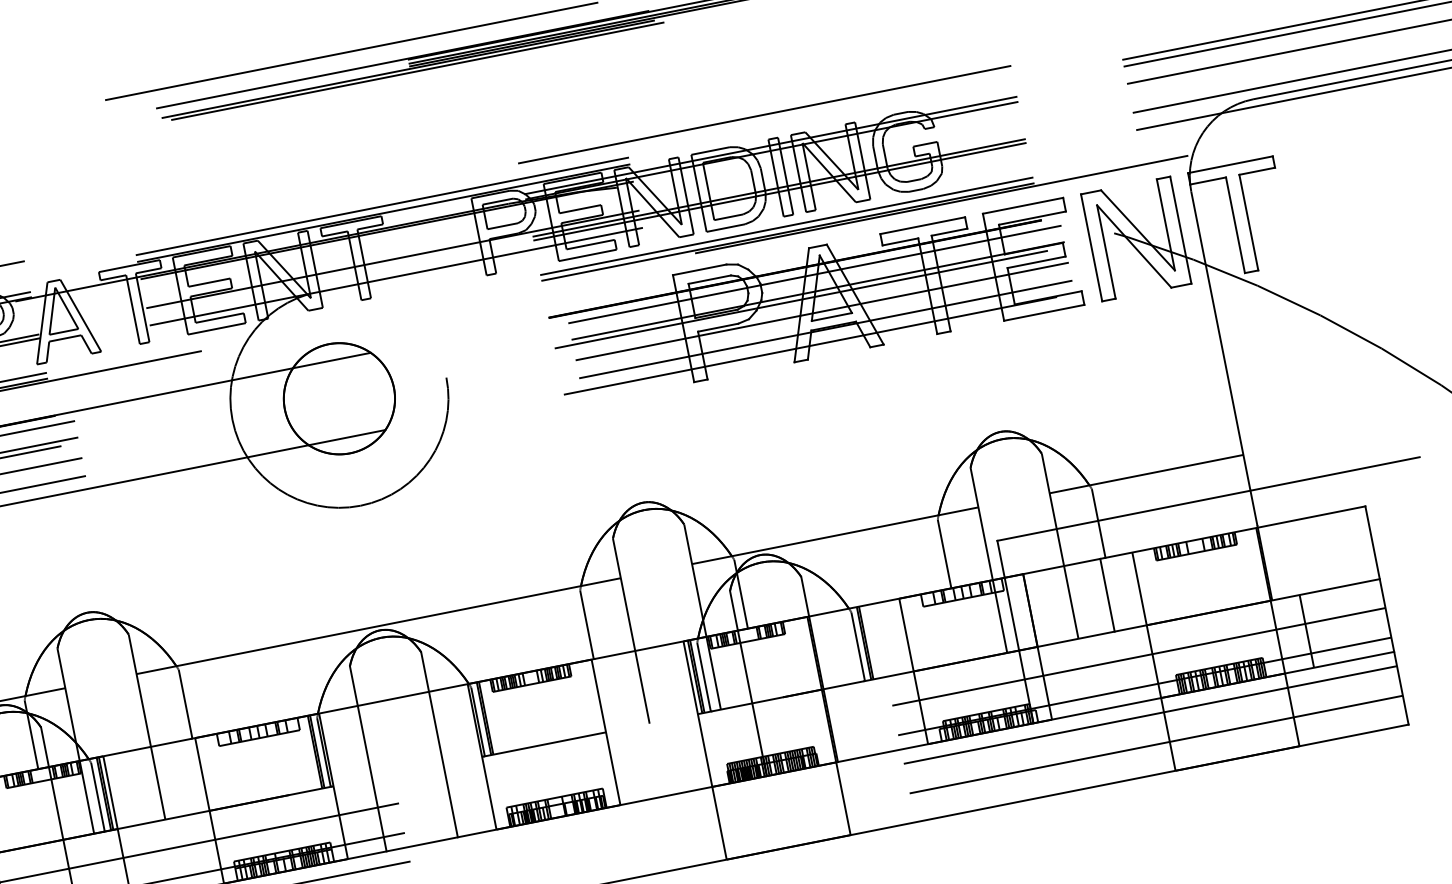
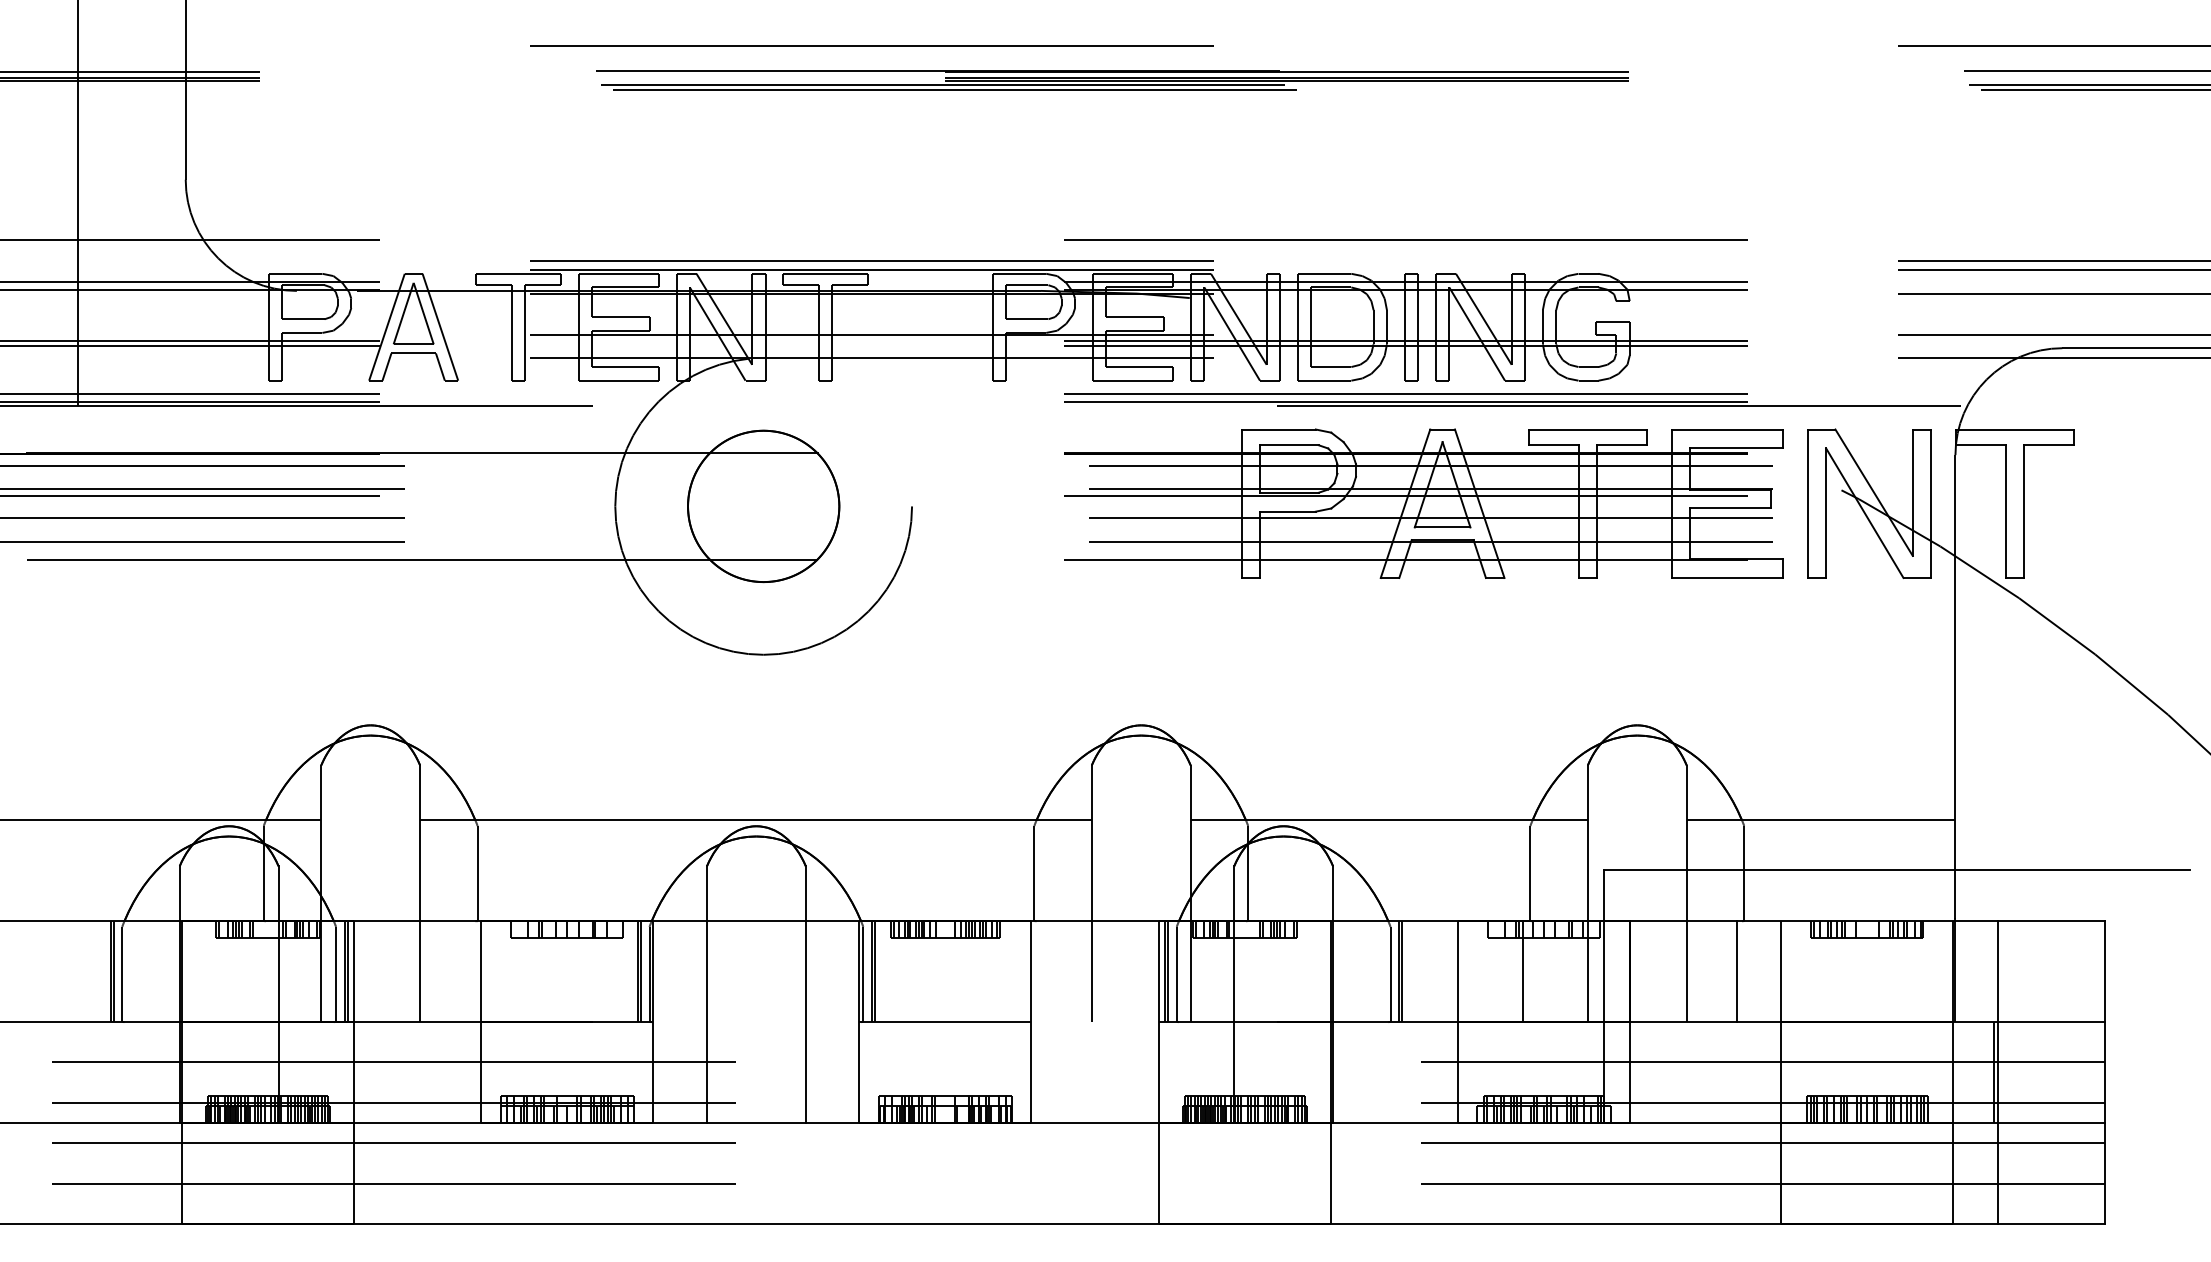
line: (953, 625) -> (1523, 971), added
line: (1309, 630) -> (1997, 1072), added

